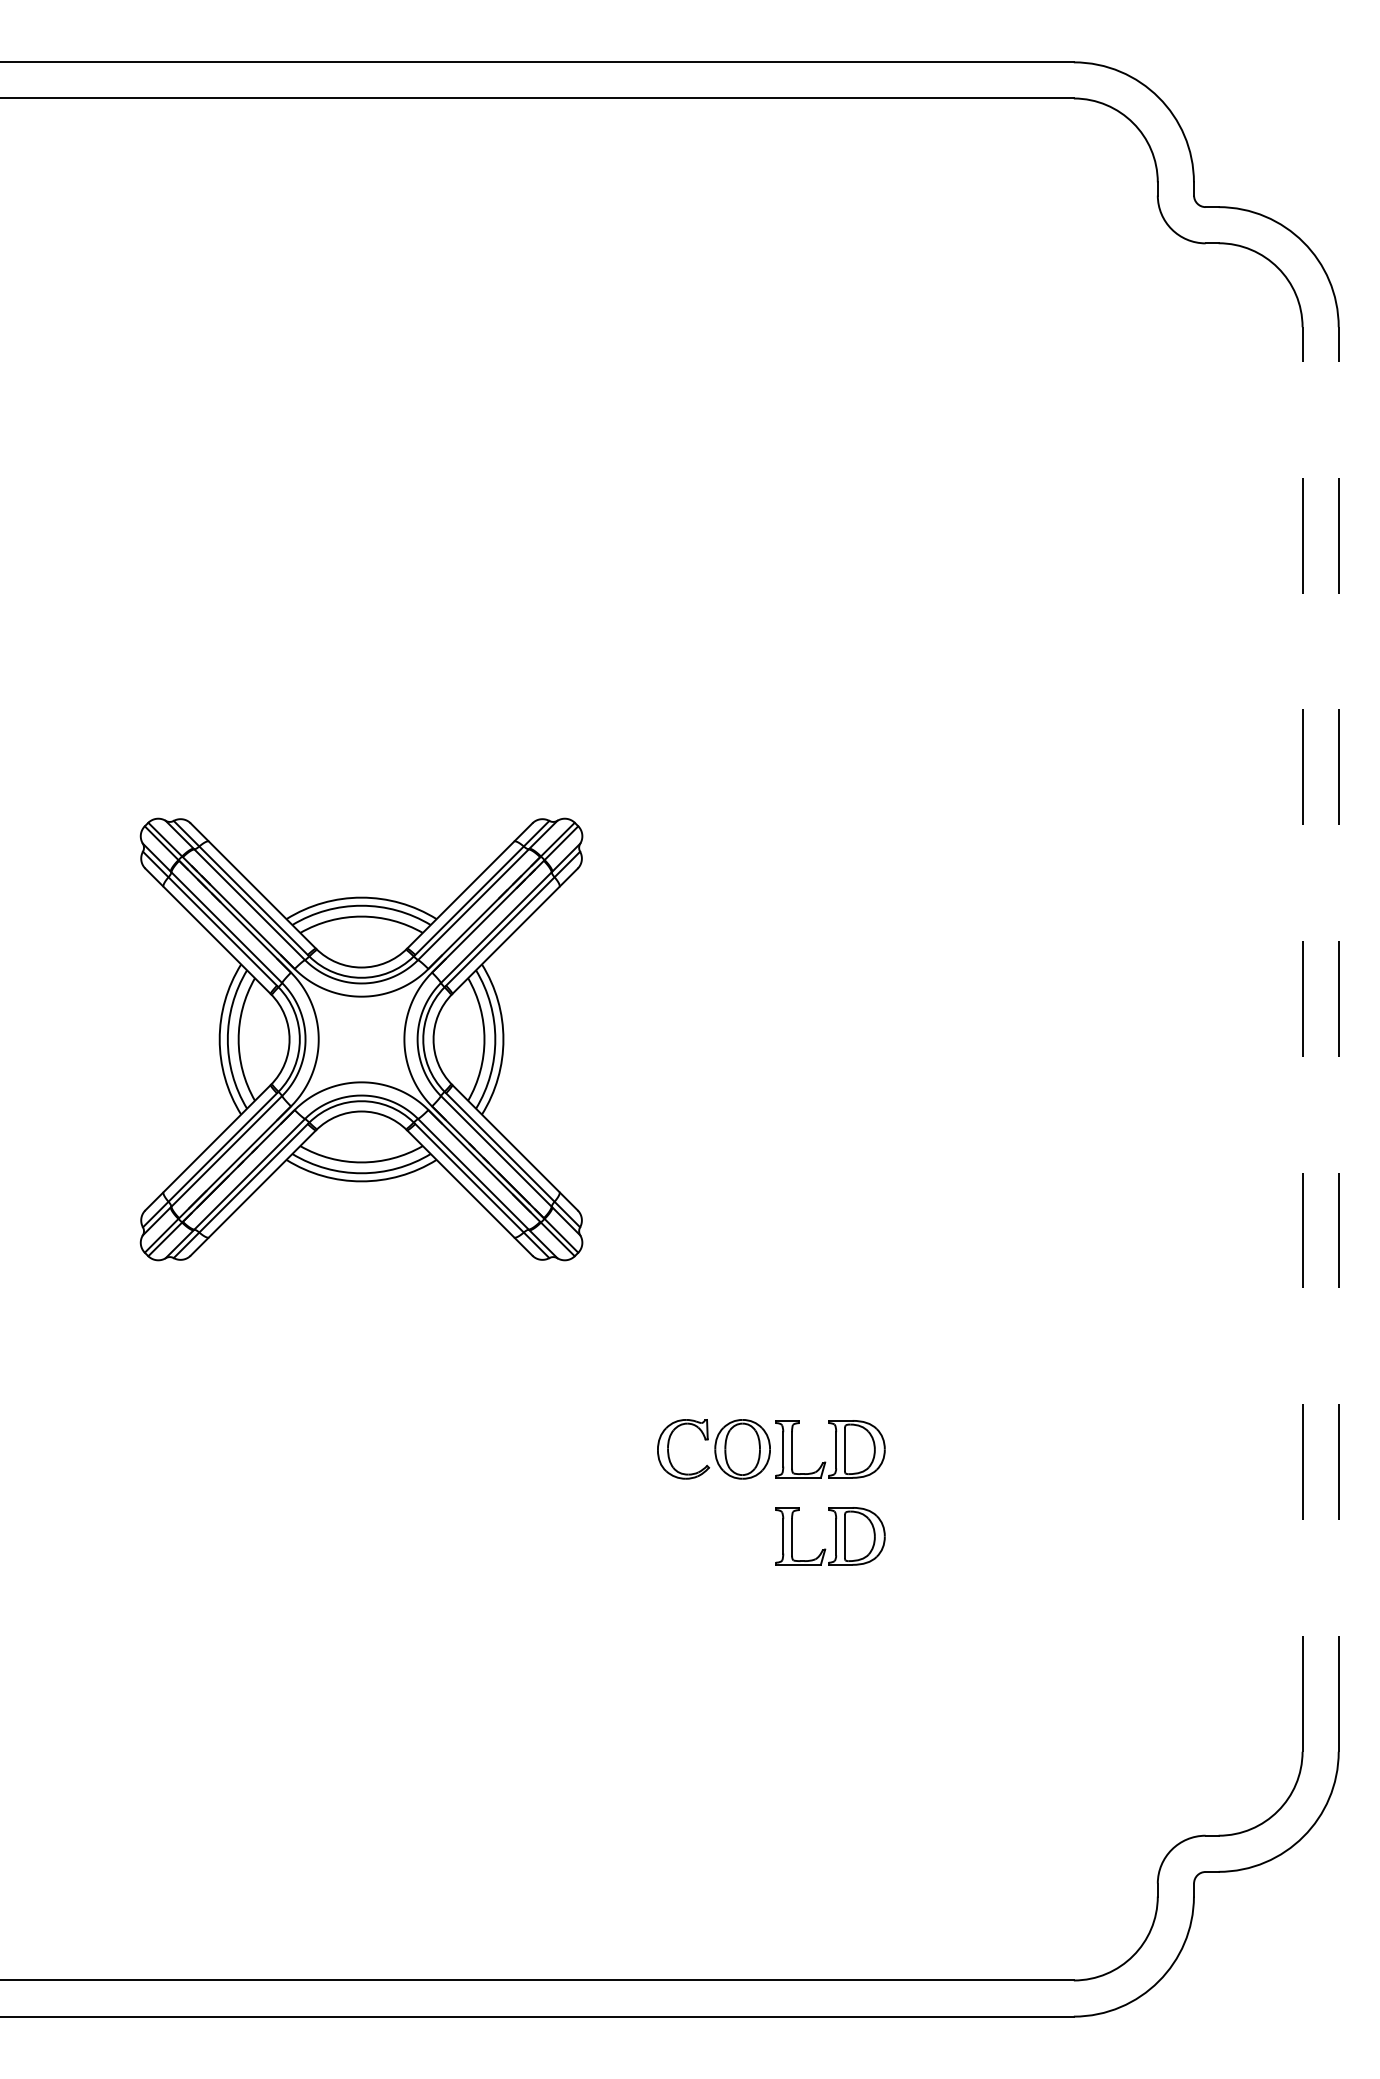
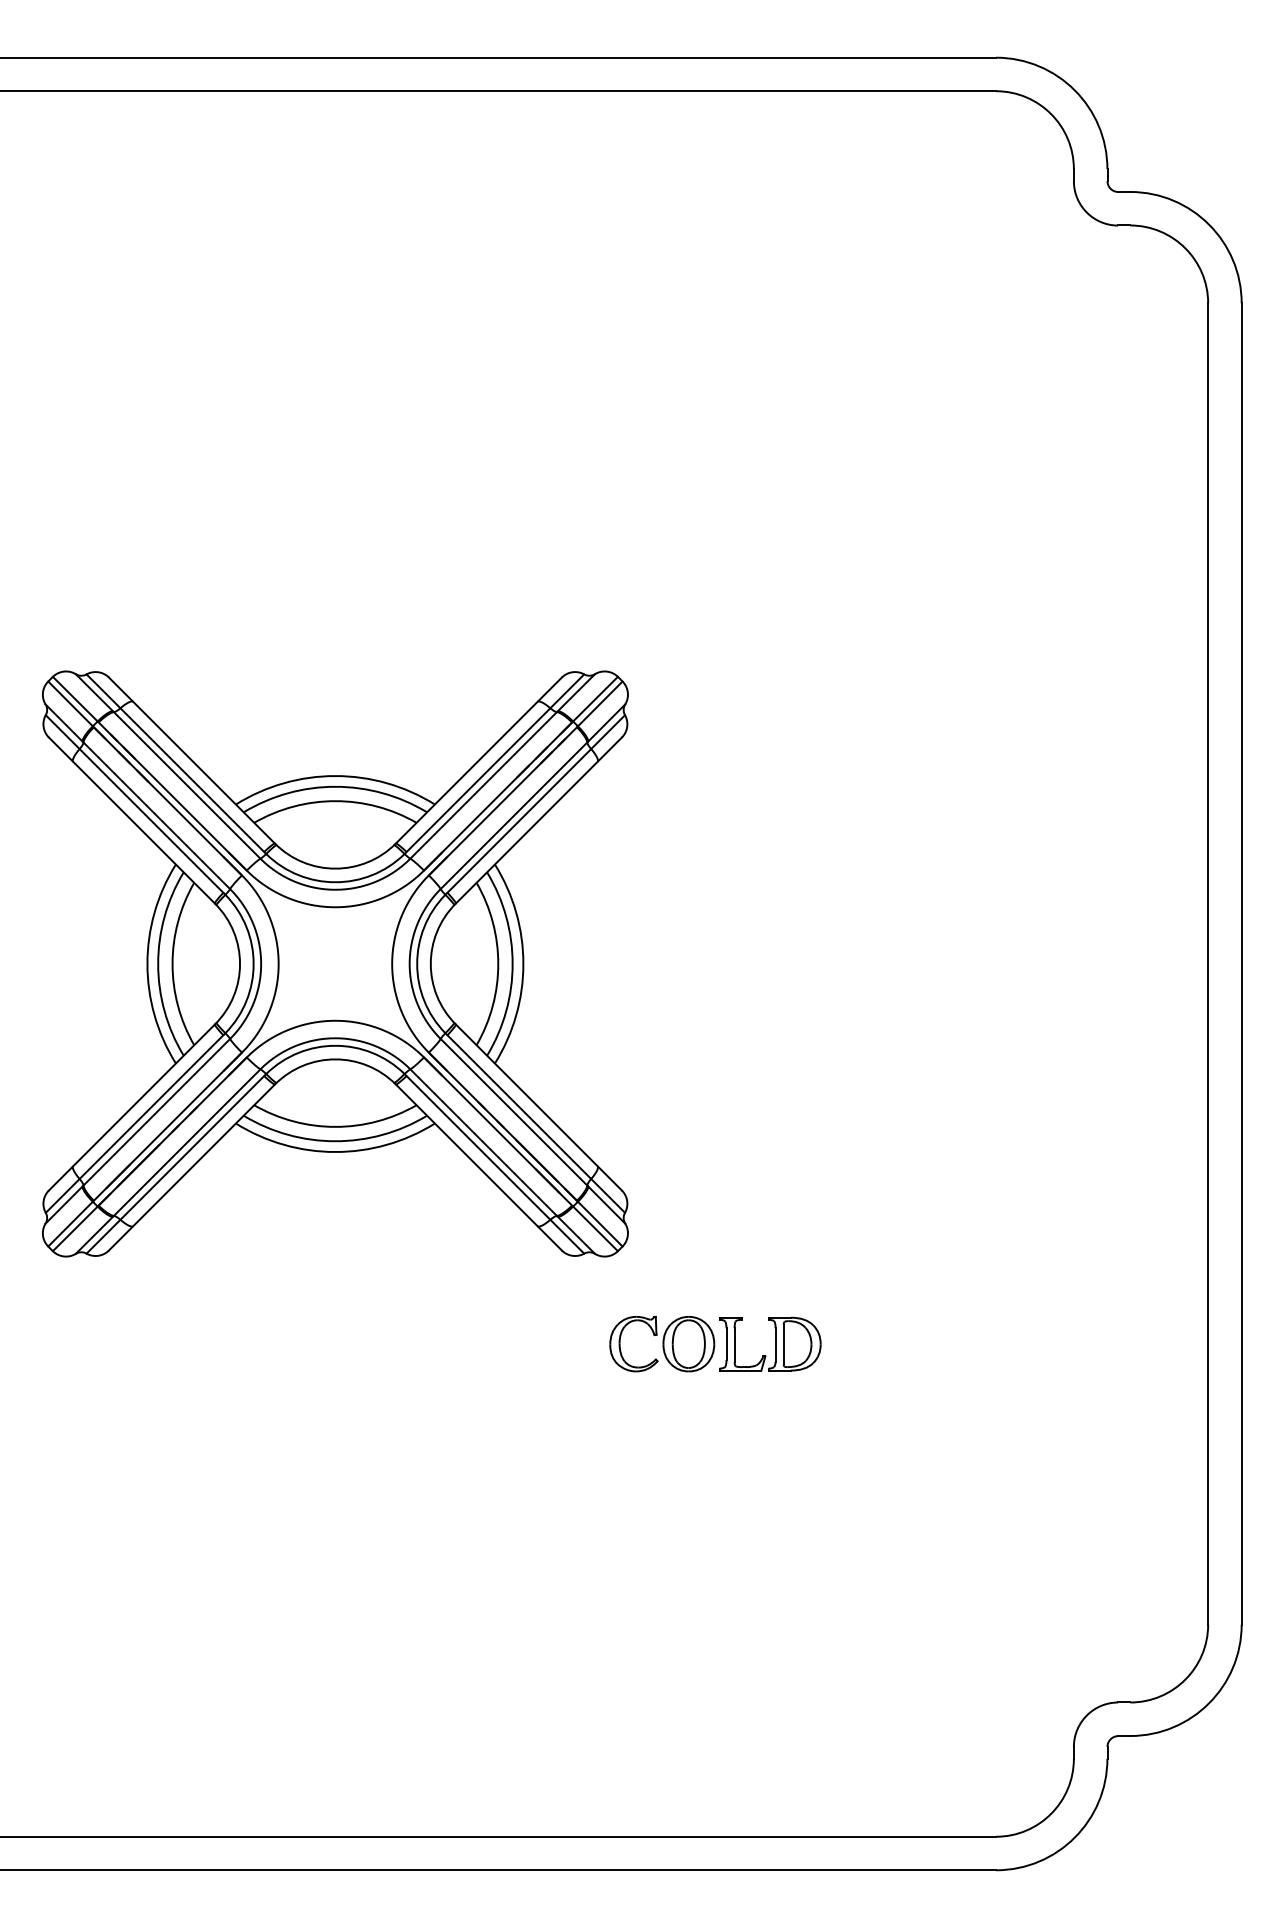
part: (361, 1039) -> (335, 964), size x1.43
line: (1302, 1039) -> (1208, 964), dashed -> solid
line: (1338, 1039) -> (1241, 964), dashed -> solid
part: (830, 1536) -> (770, 1424), removed

